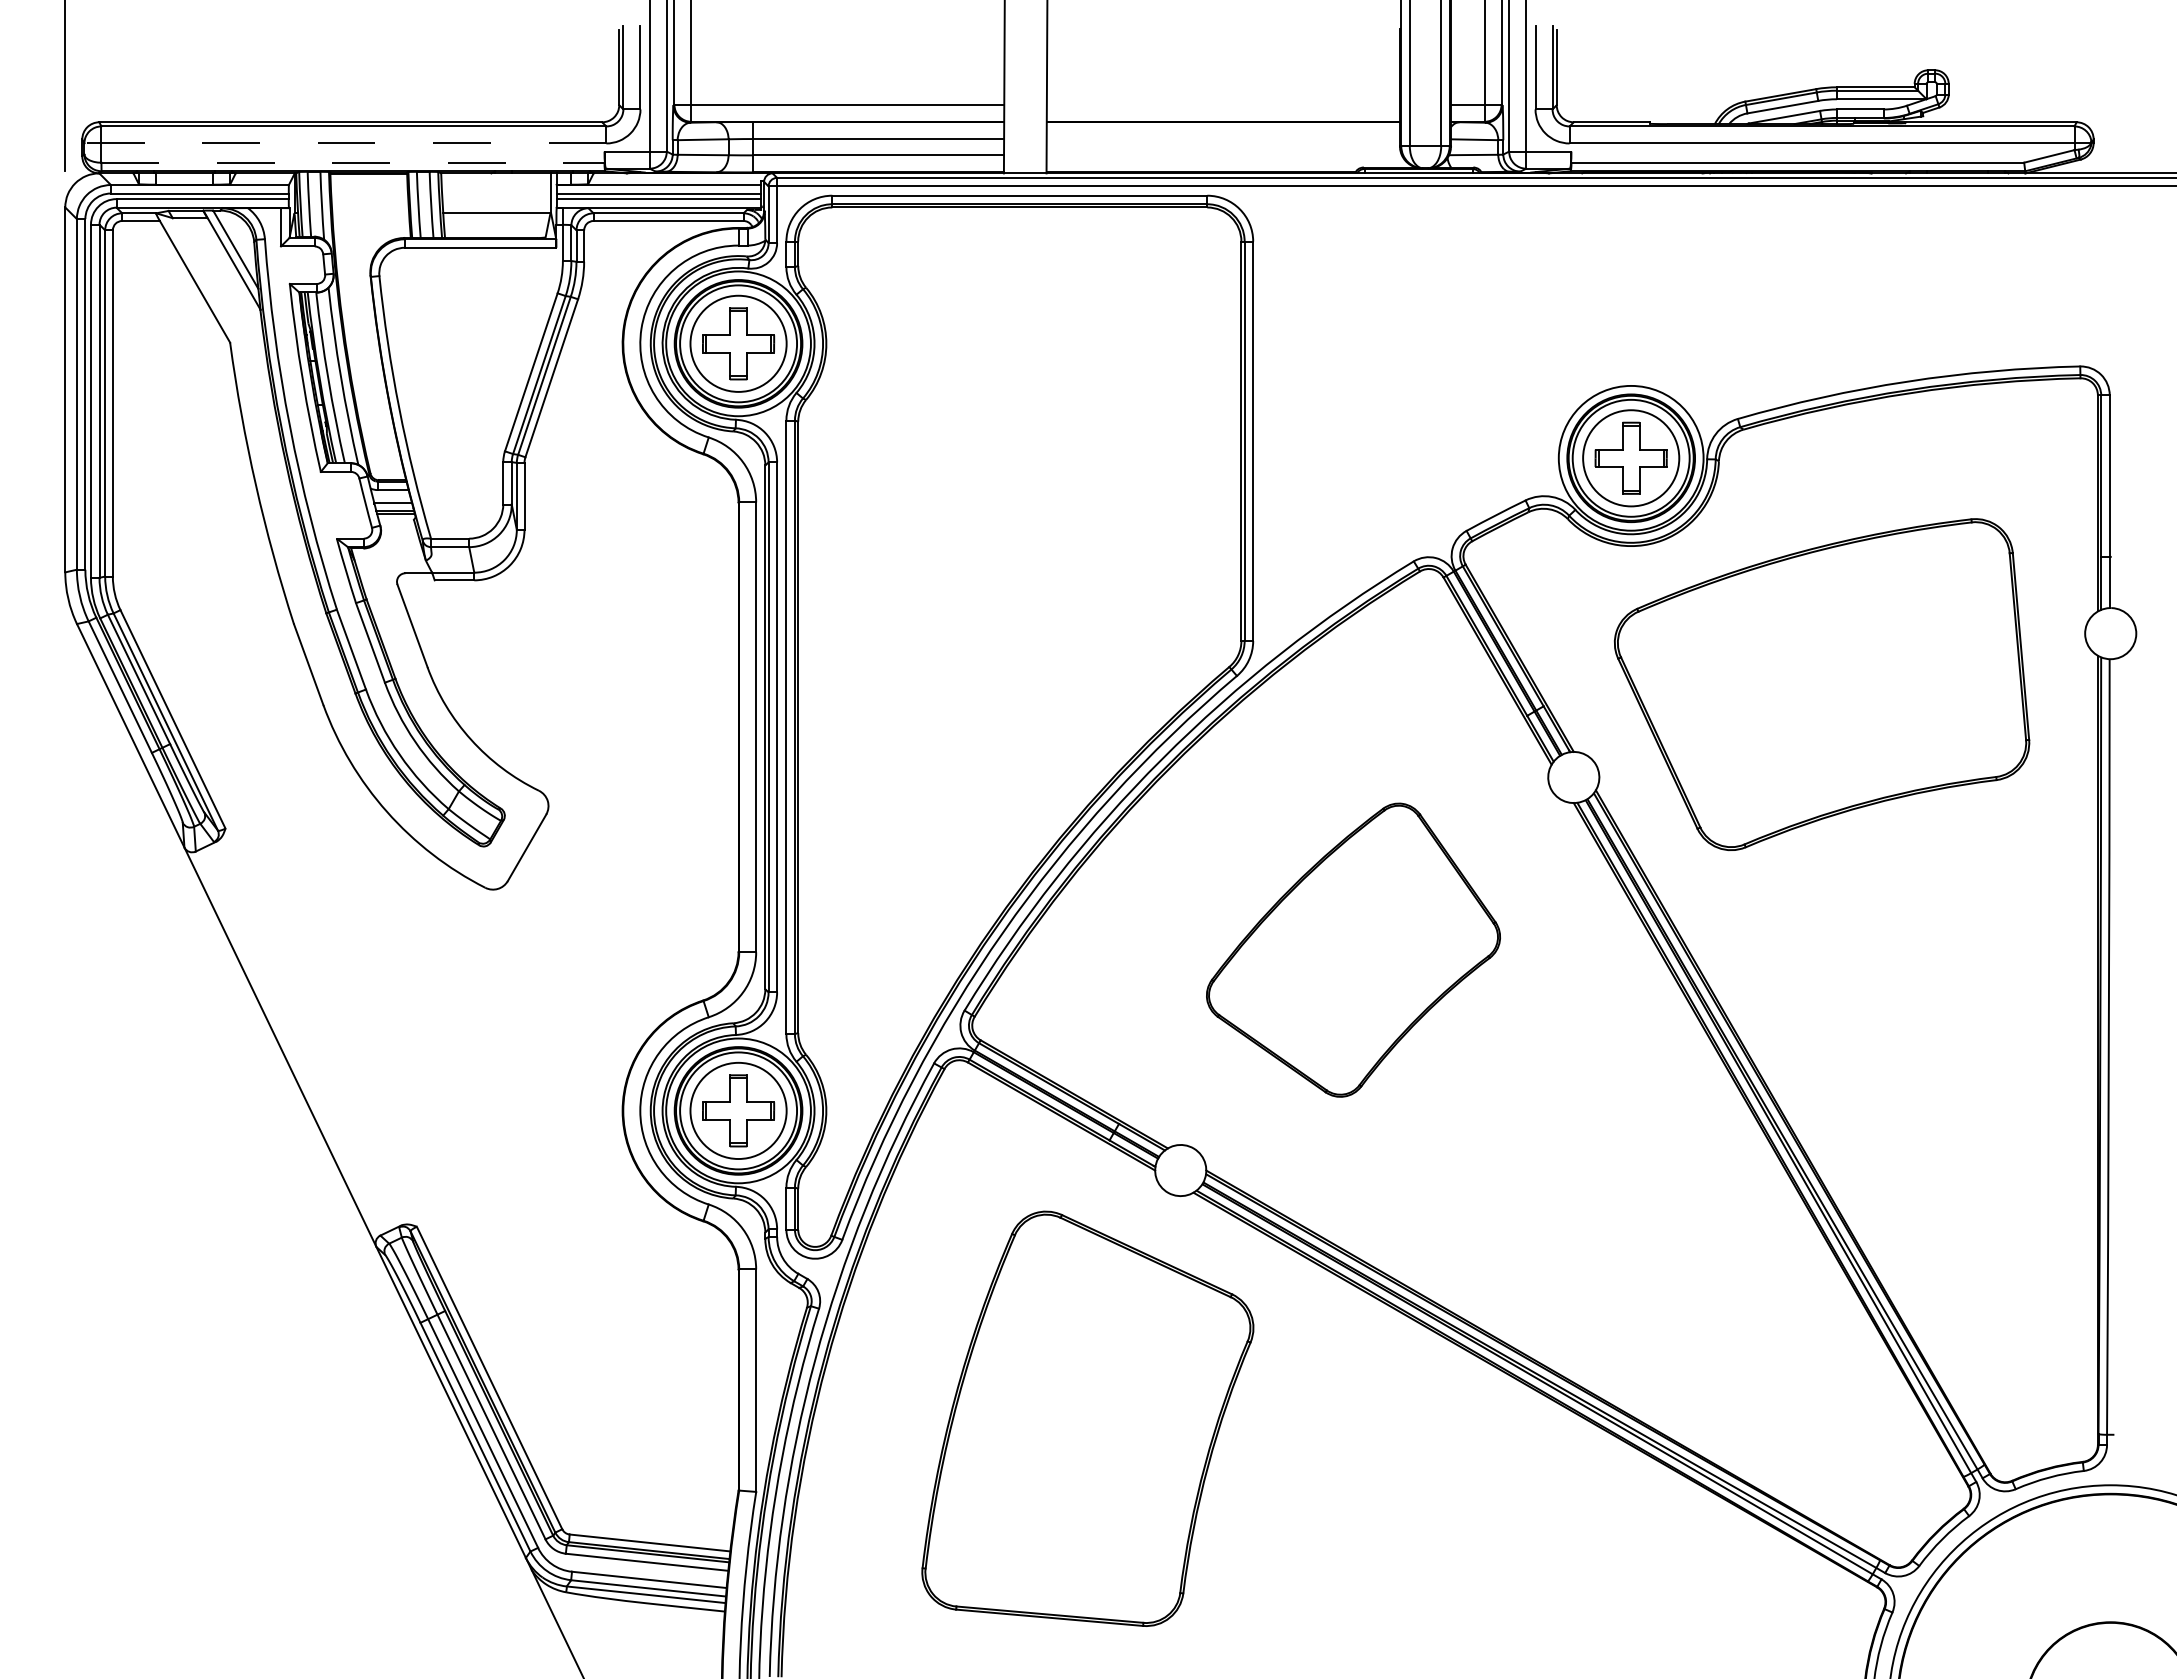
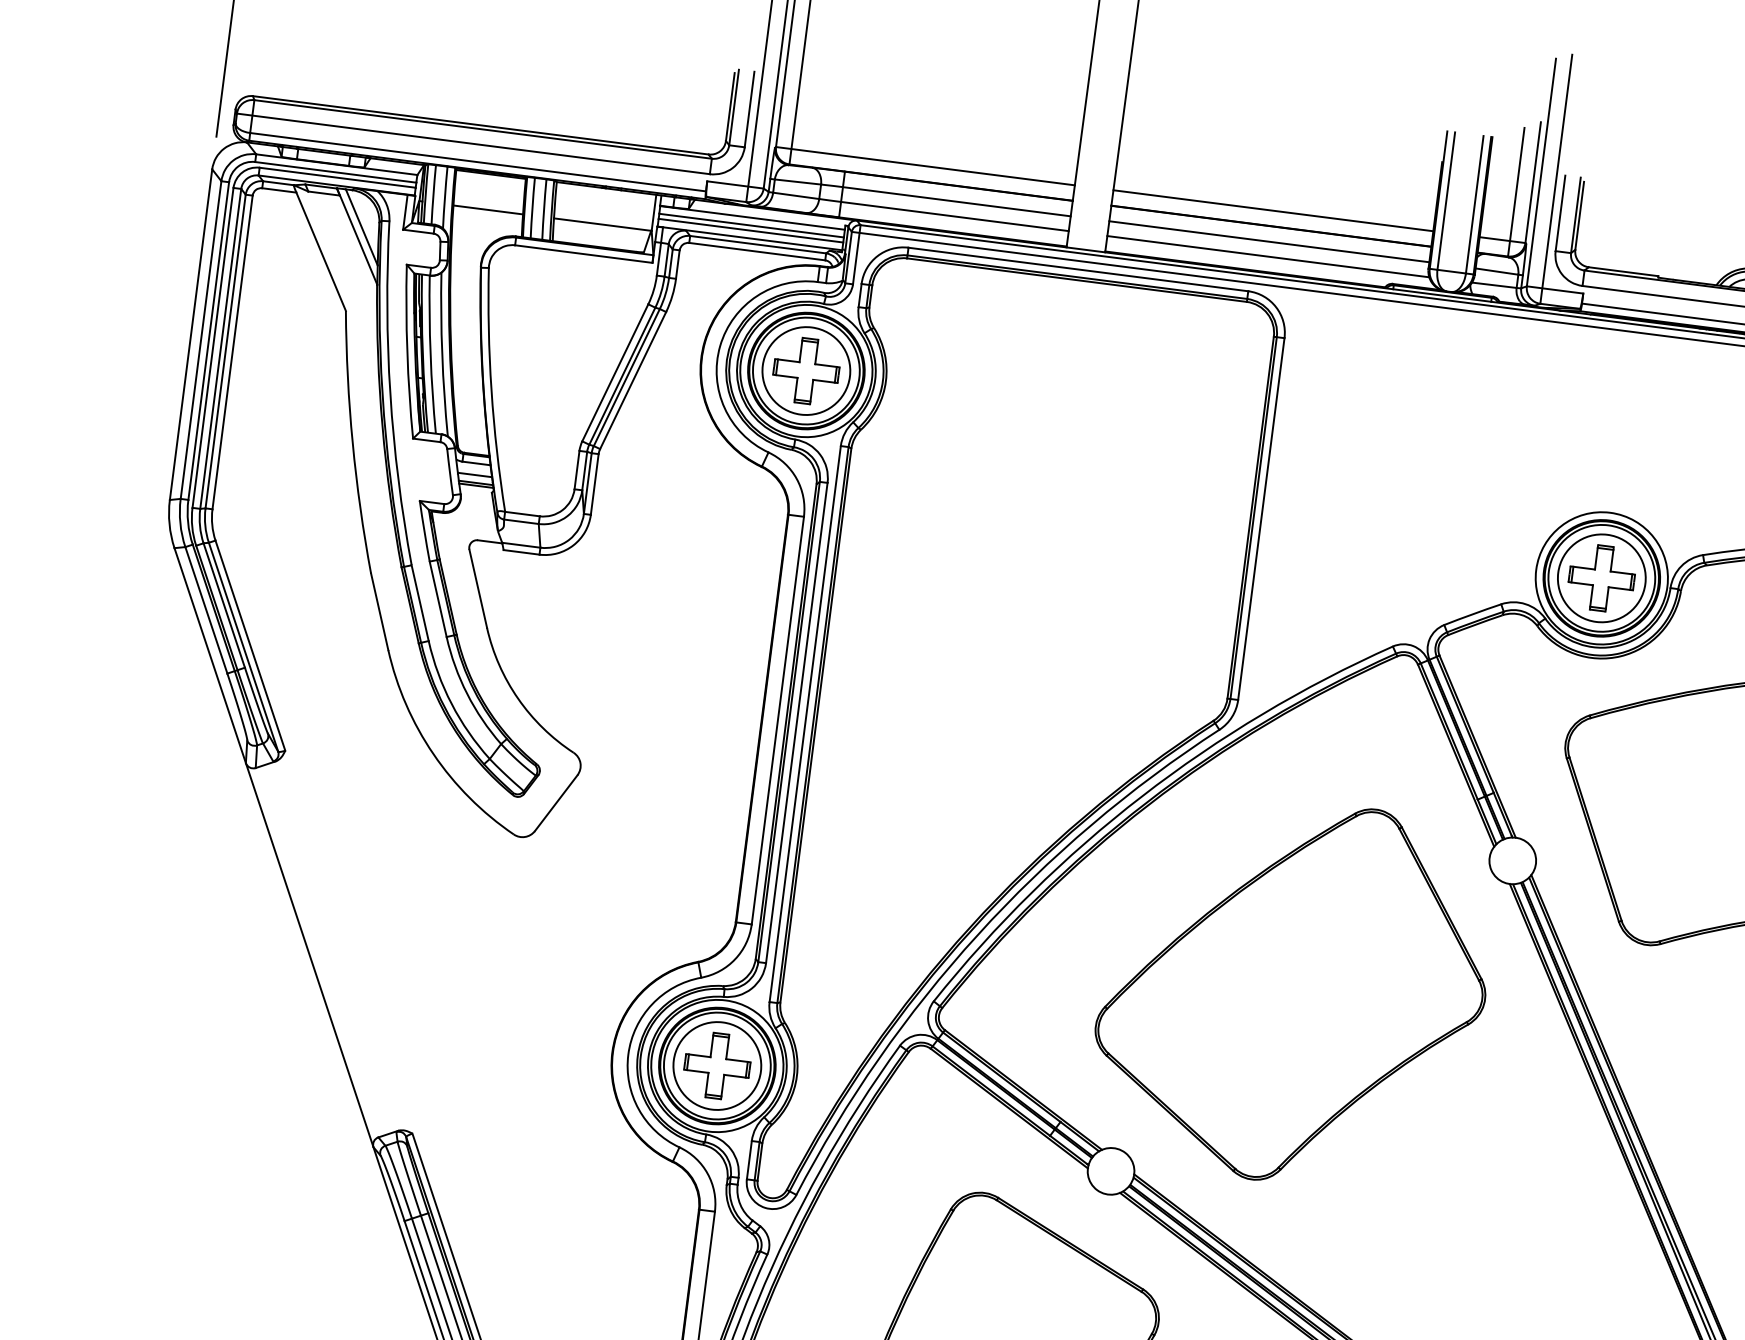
line: (1222, 104) -> (1272, 210), added
line: (1222, 139) -> (1268, 242), added
line: (345, 143) -> (473, 143), dashed -> solid
line: (1223, 155) -> (1267, 256), added
line: (352, 162) -> (477, 161), dashed -> solid
line: (370, 213) -> (488, 210), added
part: (1353, 949) -> (1293, 991), size x1.43

